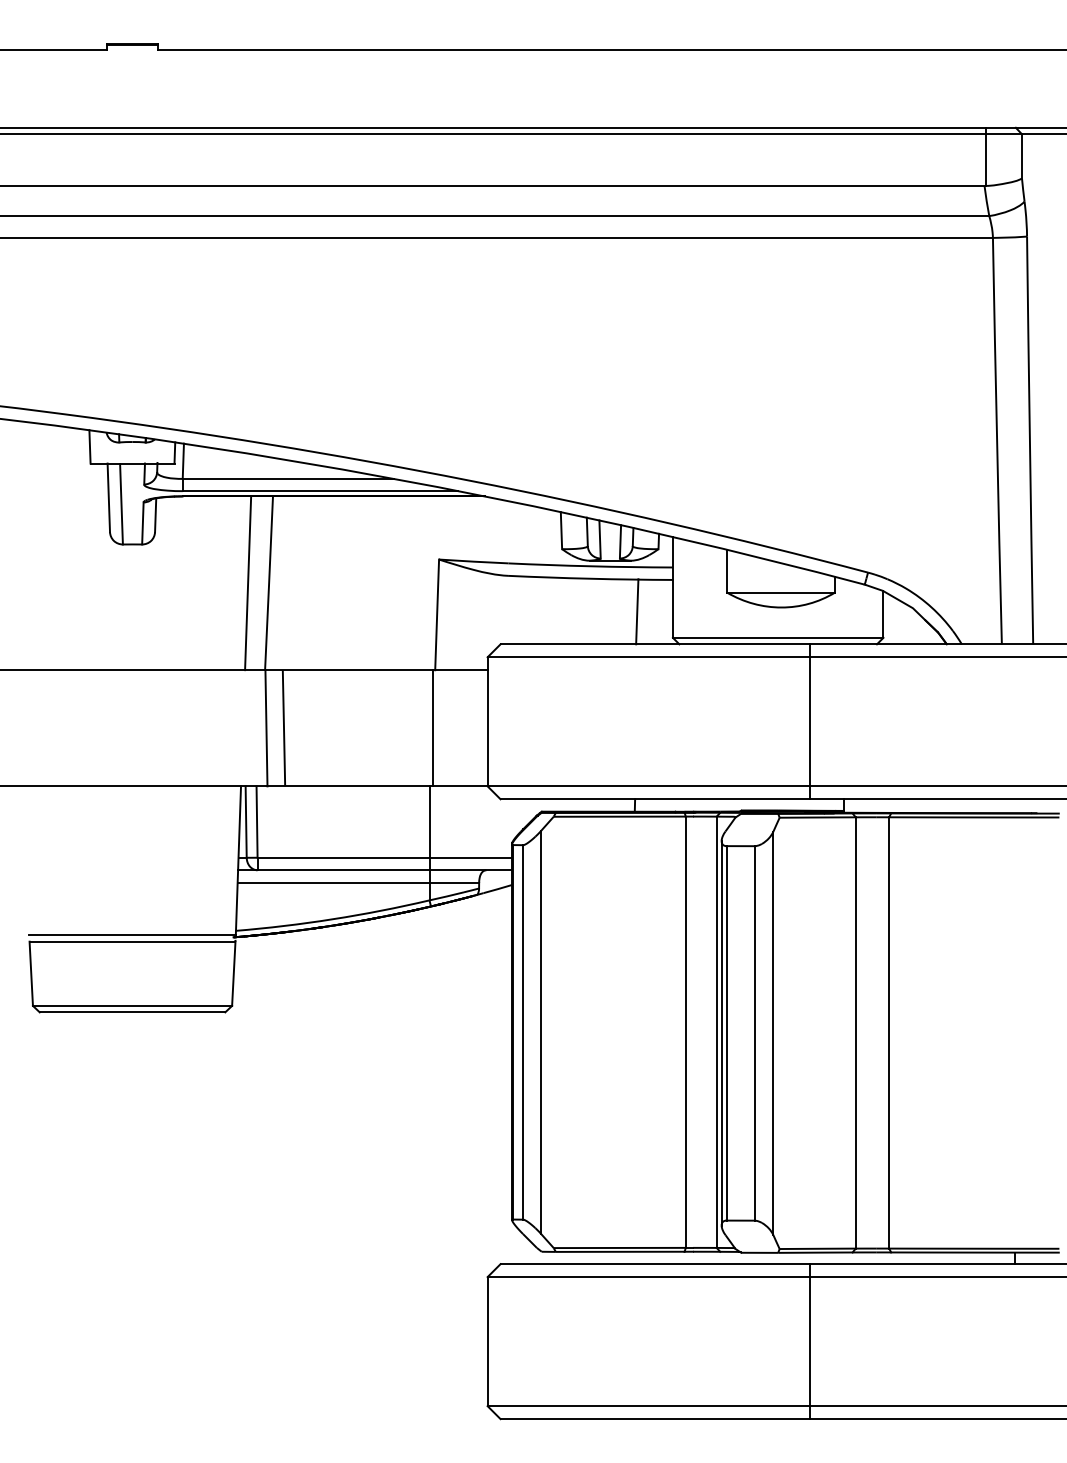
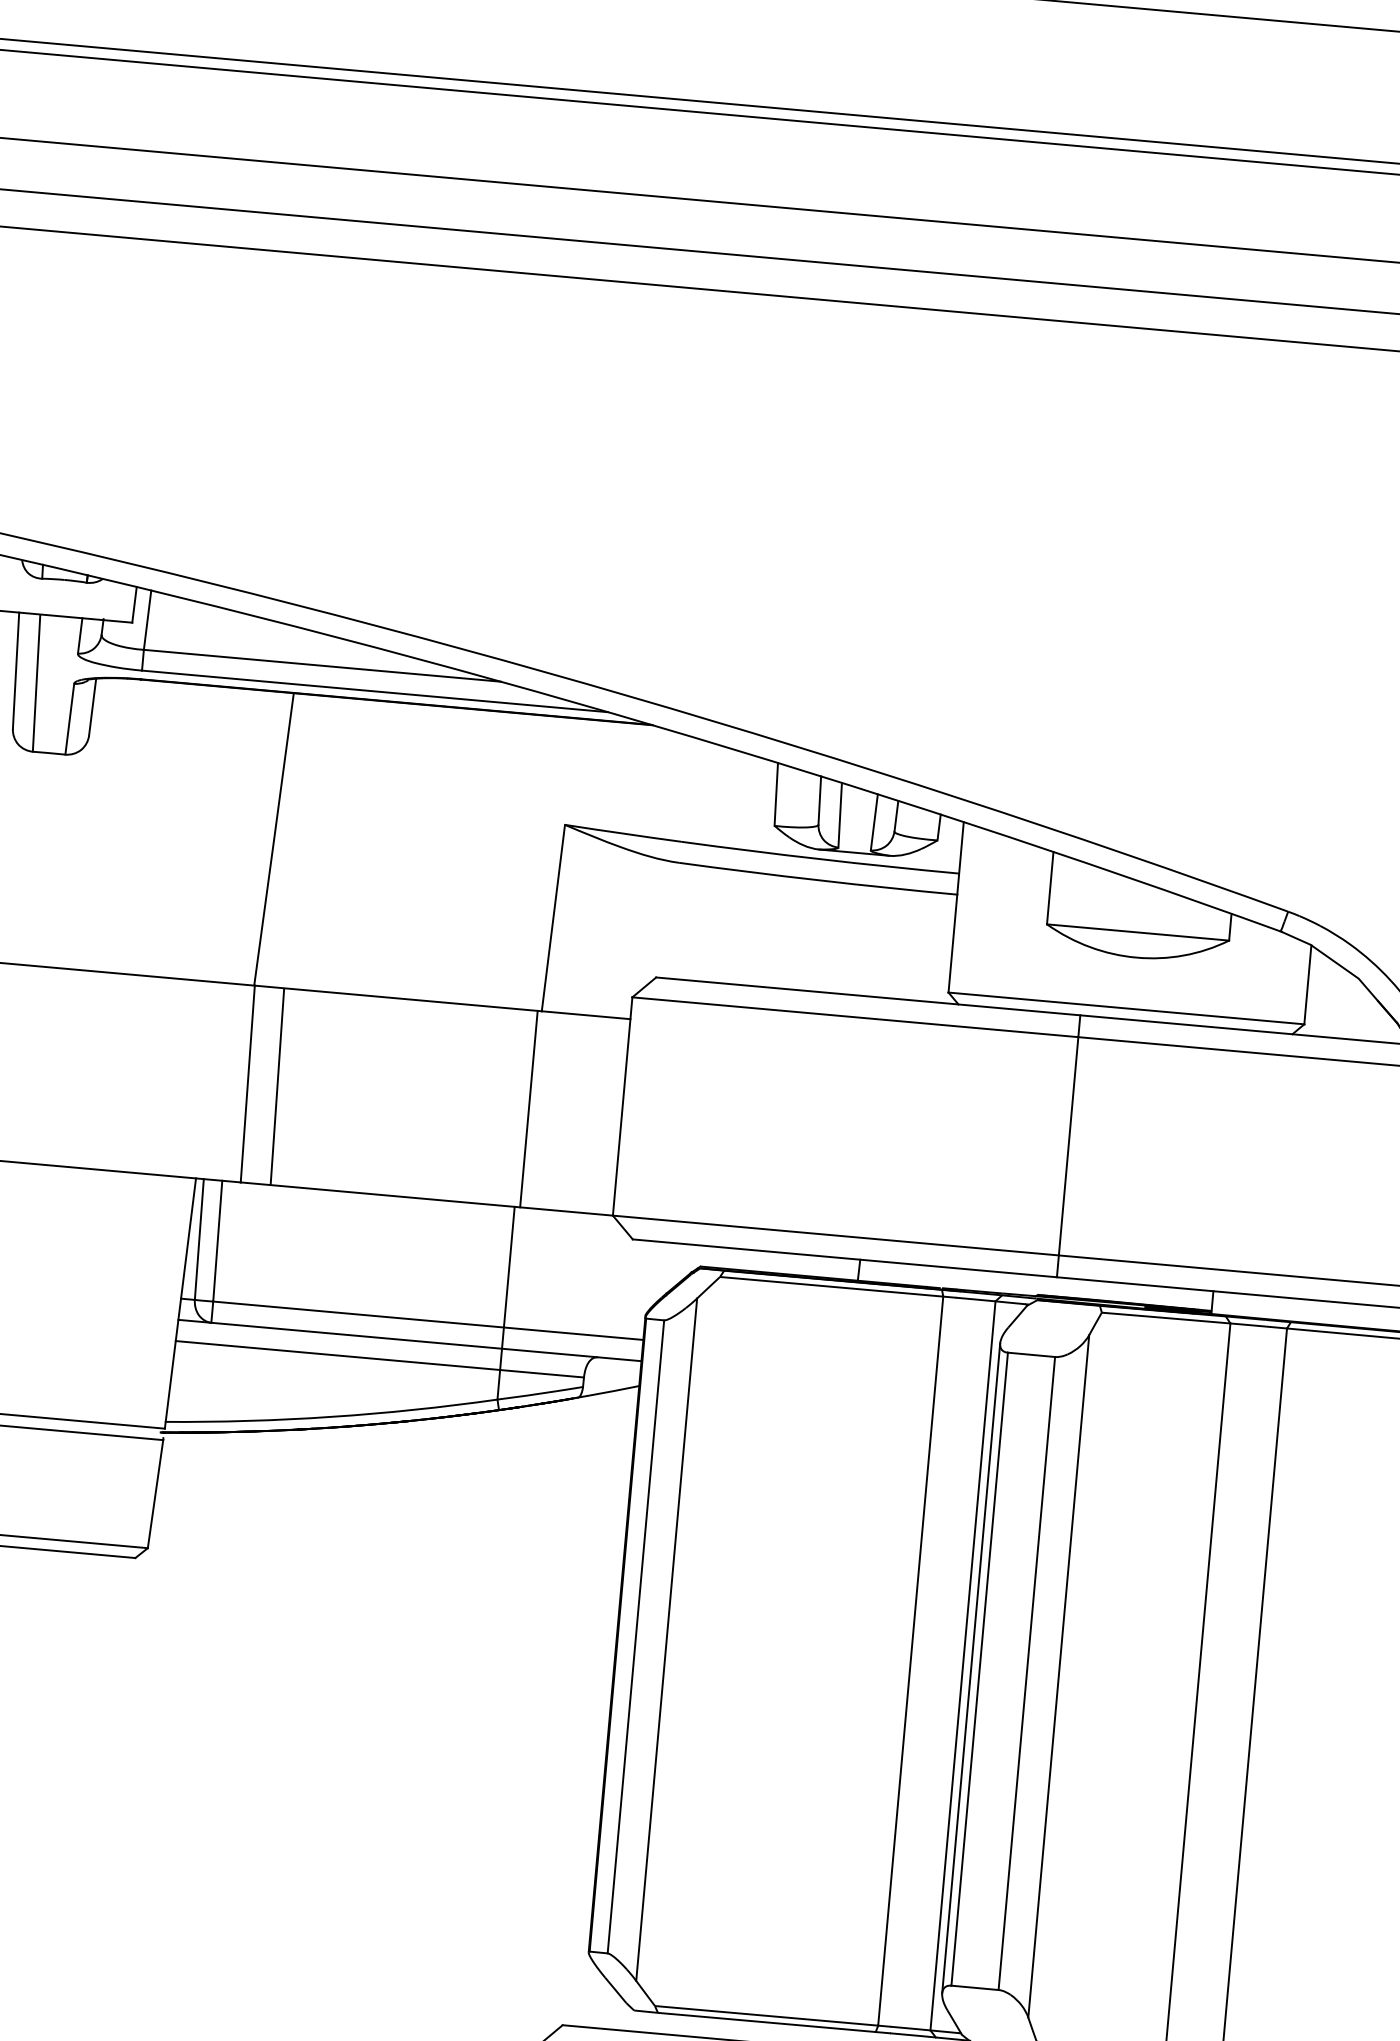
line: (248, 583) -> (239, 836), removed
line: (637, 611) -> (892, 942), removed
line: (810, 721) -> (1068, 1145), moved

